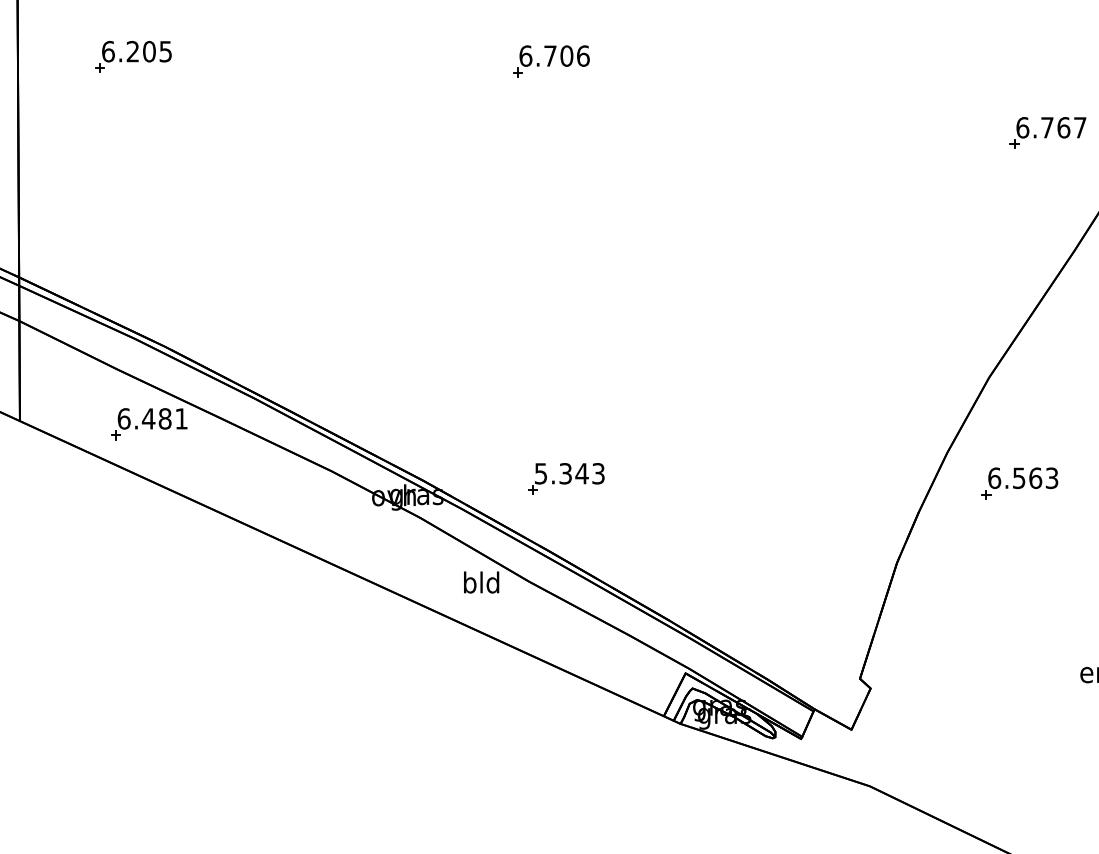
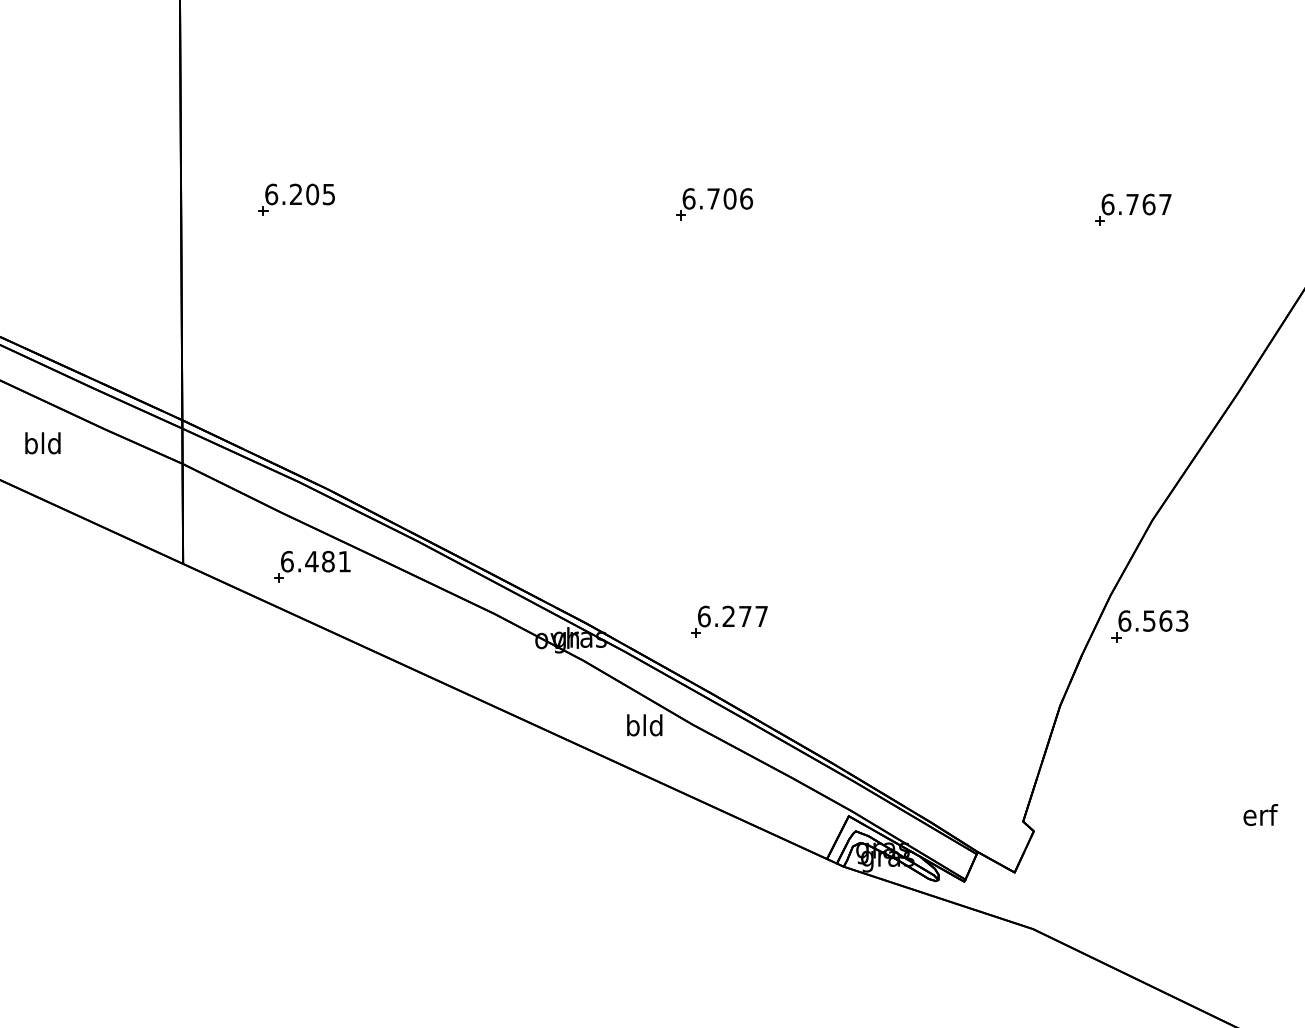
part: (1048, 132) -> (1133, 209), moved
text: (569, 473) -> (732, 616), 5.343 -> 6.277
part: (1019, 483) -> (1149, 626), moved

